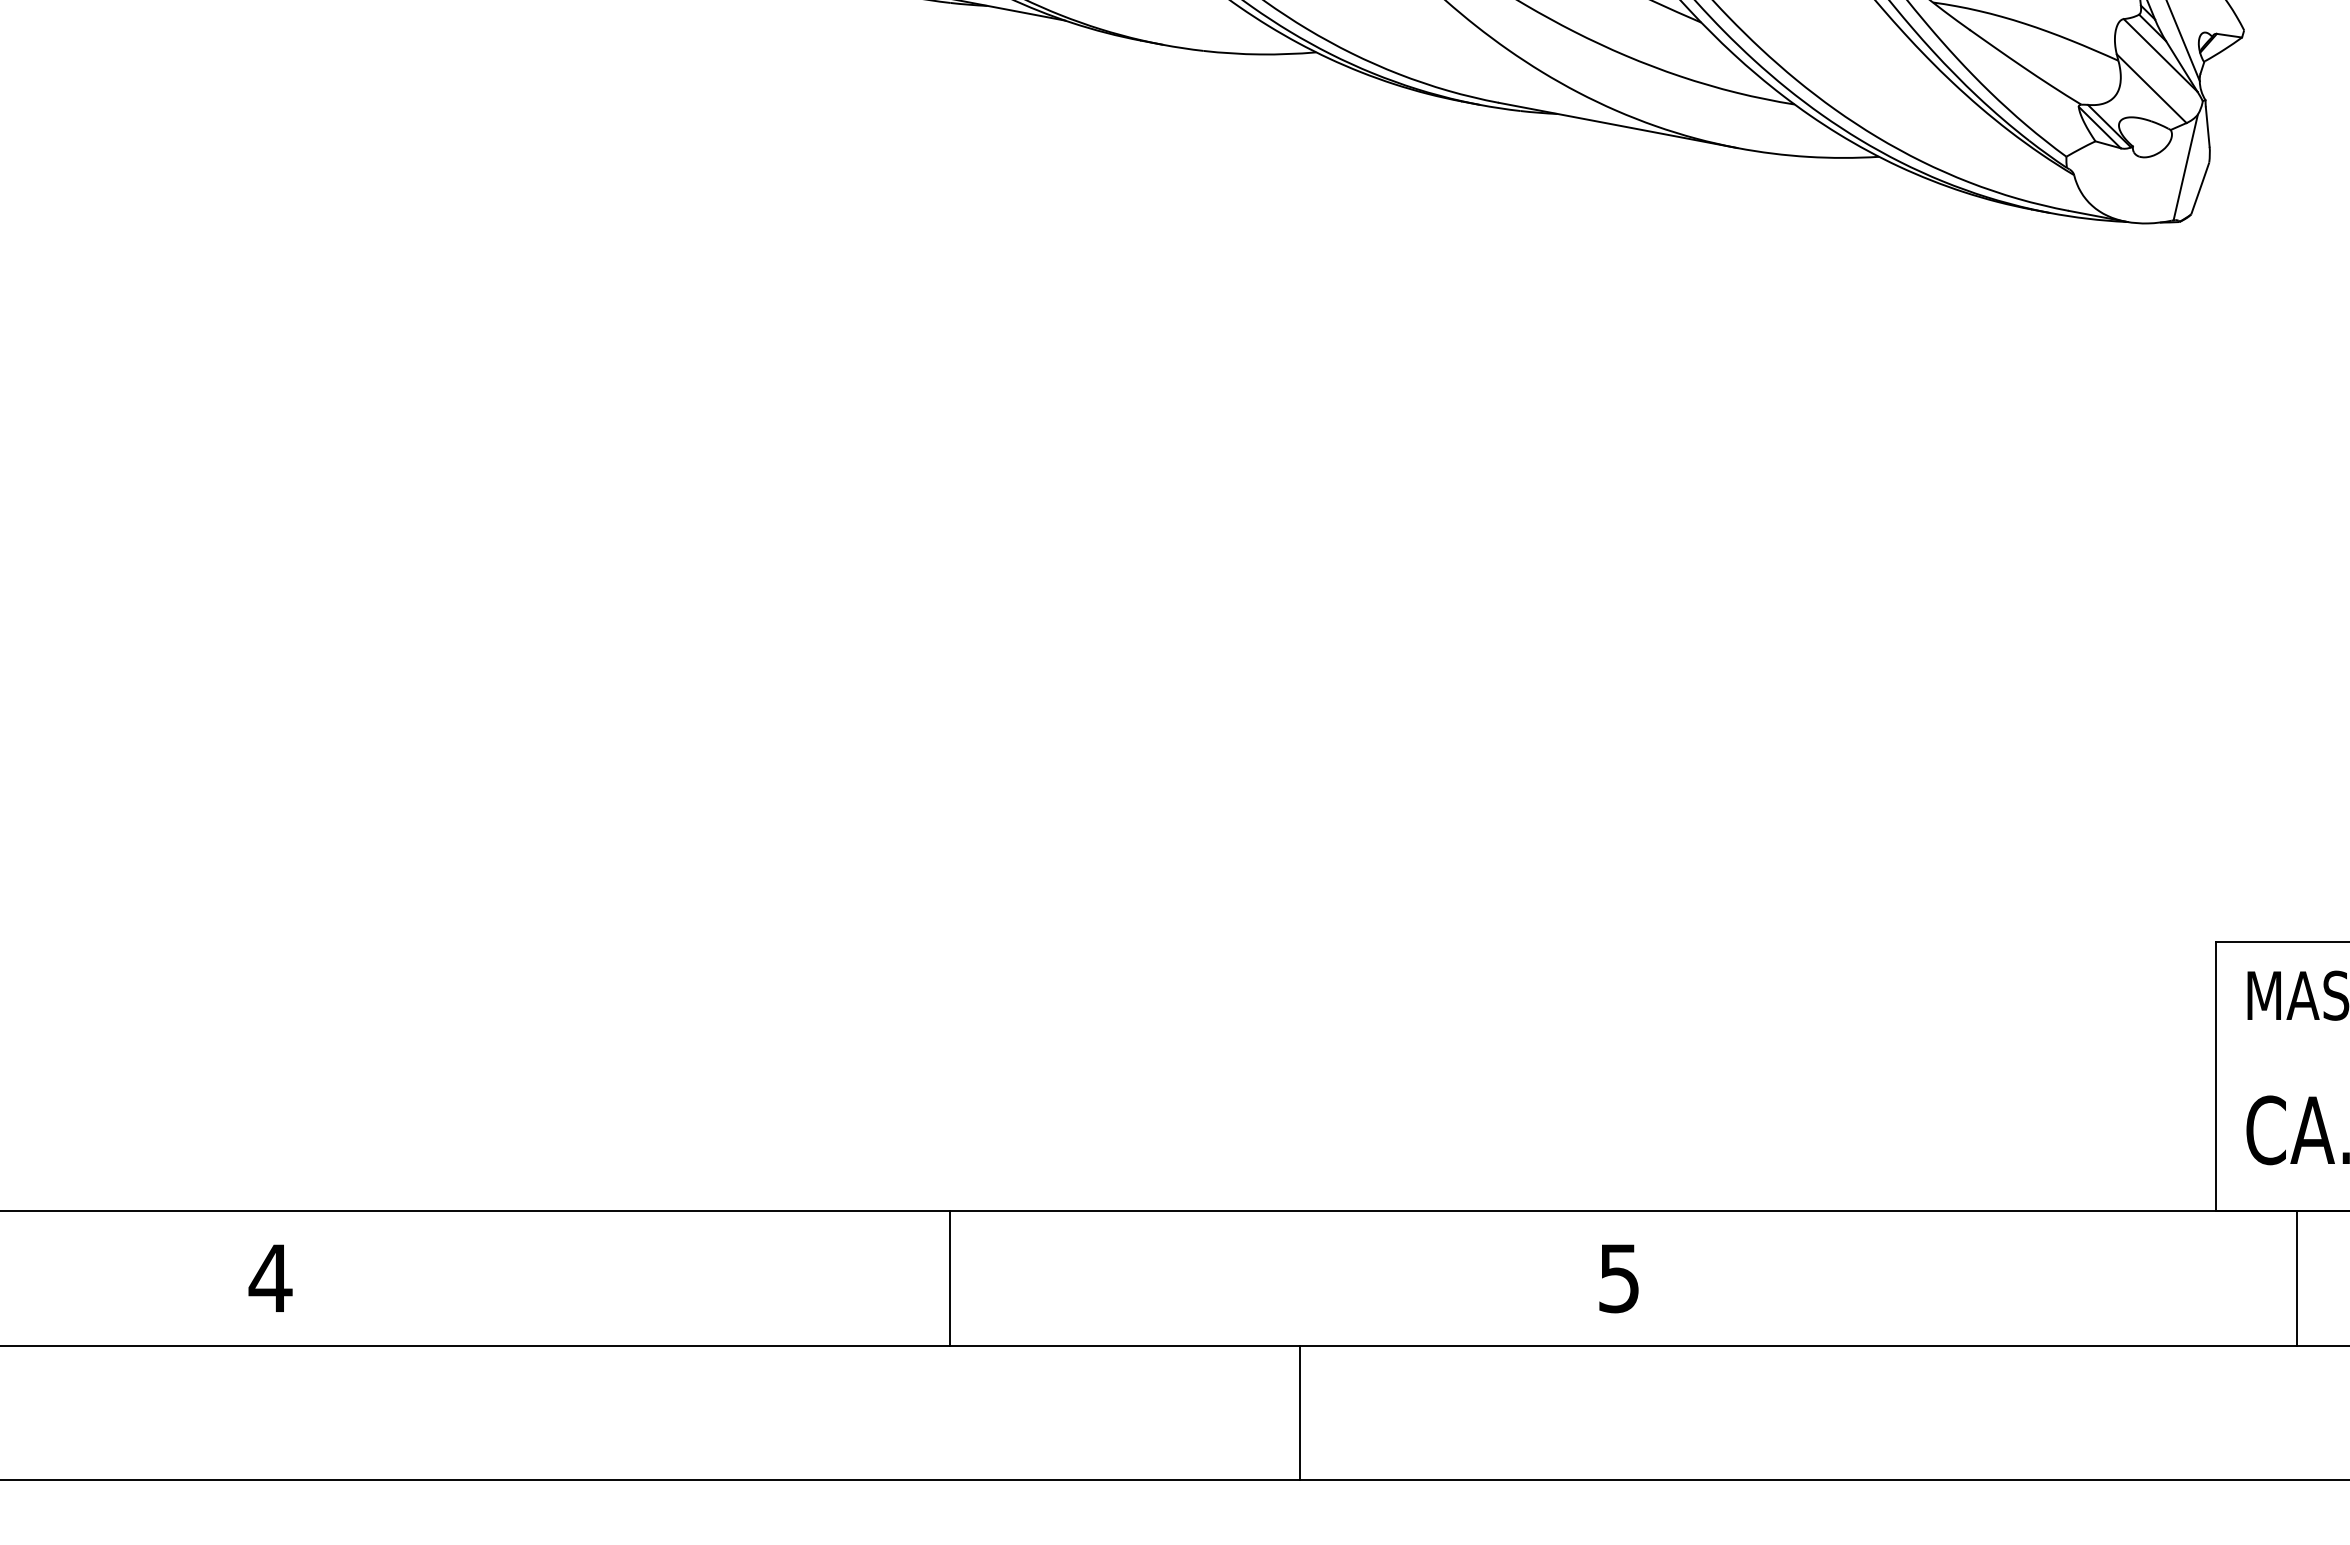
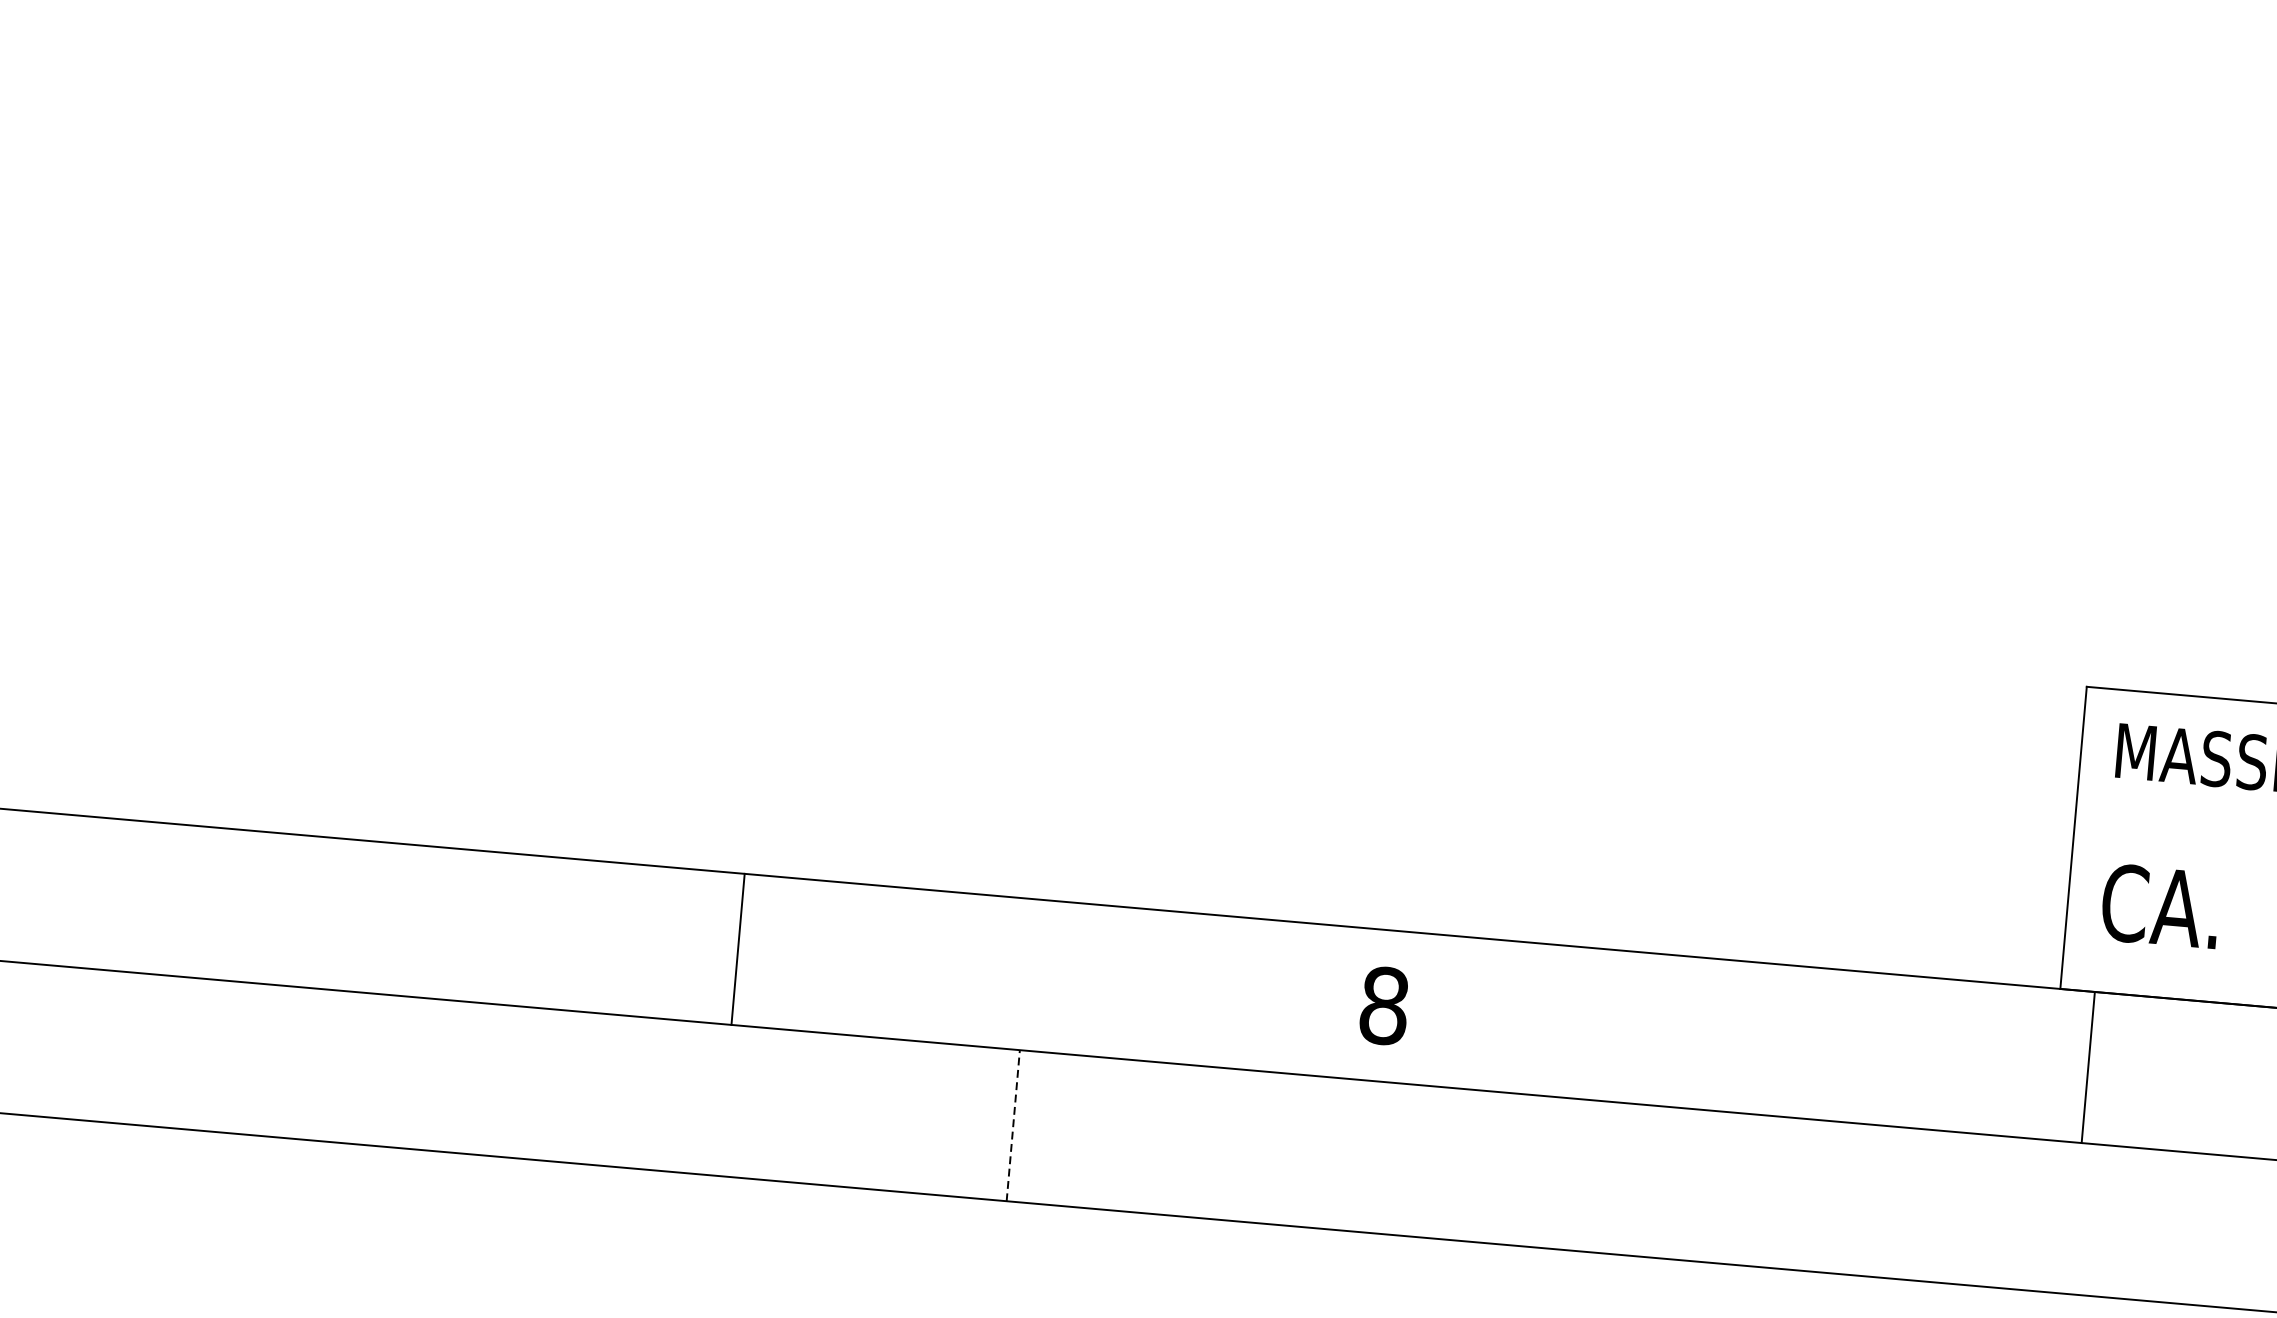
line: (950, 1278) -> (738, 949), moved
text: (1619, 1278) -> (1384, 1006), 5 -> 8
line: (2296, 1278) -> (2088, 1067), moved
line: (1300, 1412) -> (1013, 1125), solid -> dashed

